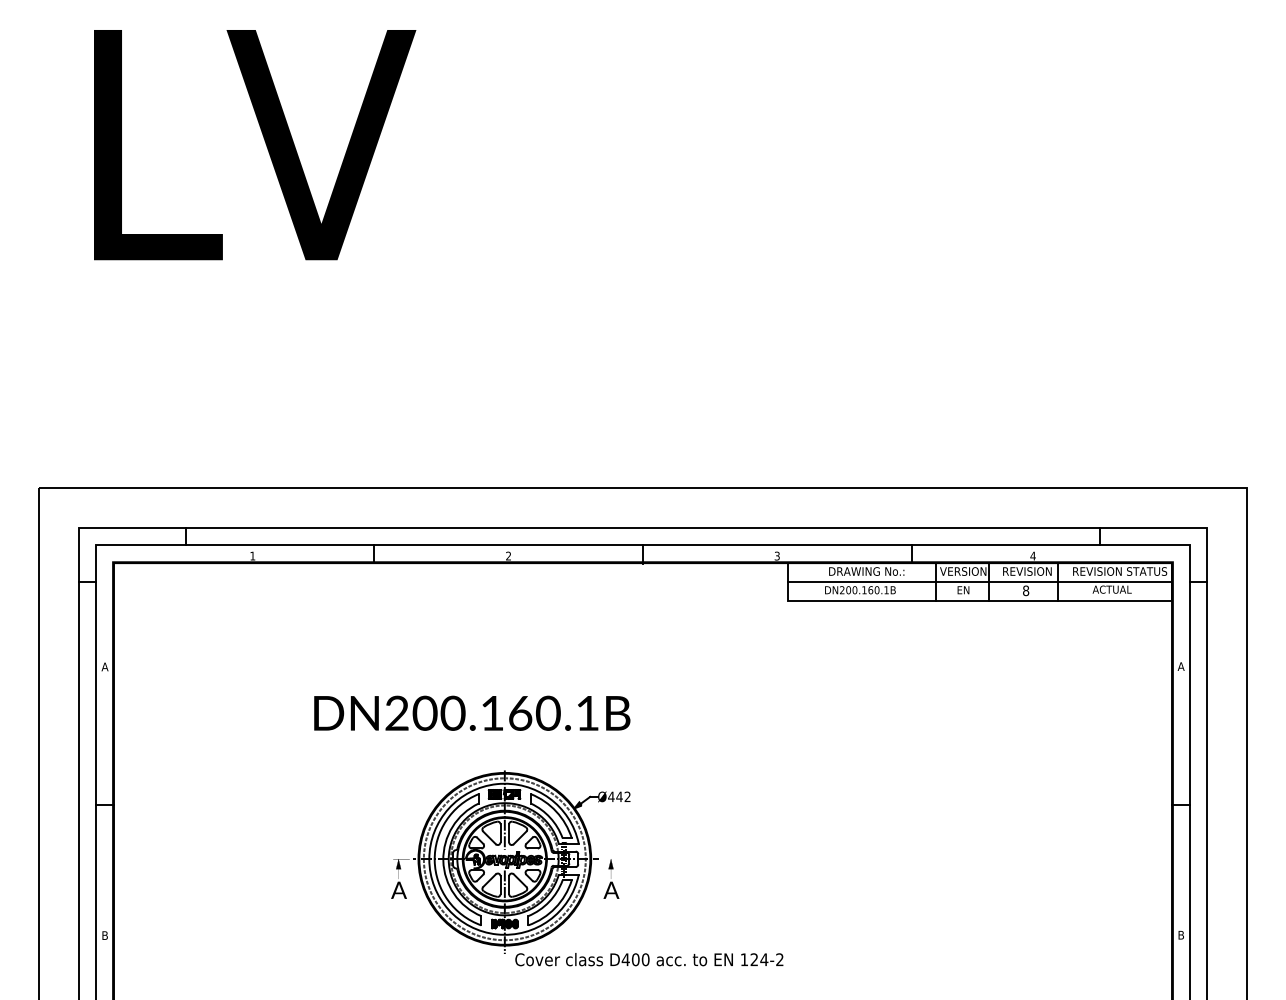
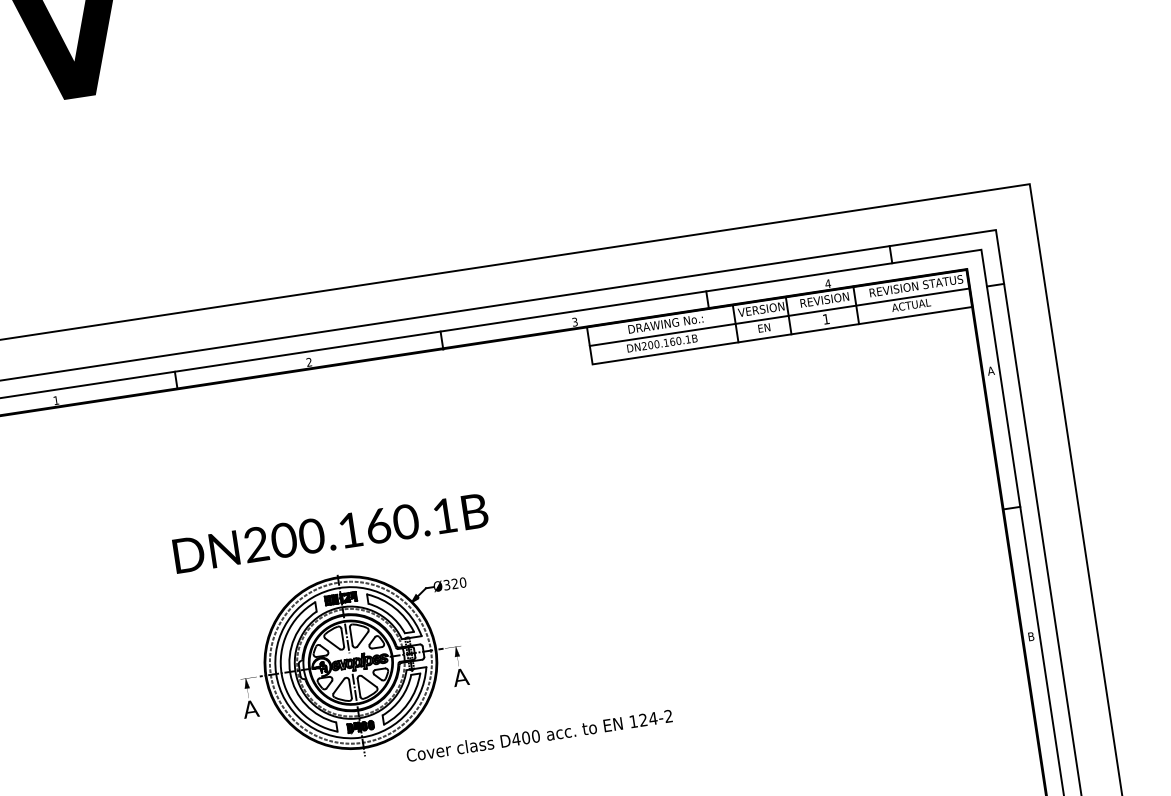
text: (1026, 590) -> (826, 318), 8 -> 1
text: (472, 712) -> (330, 532), moved
text: (619, 796) -> (454, 583), Ø442 -> Ø320
text: (649, 959) -> (539, 735), moved

